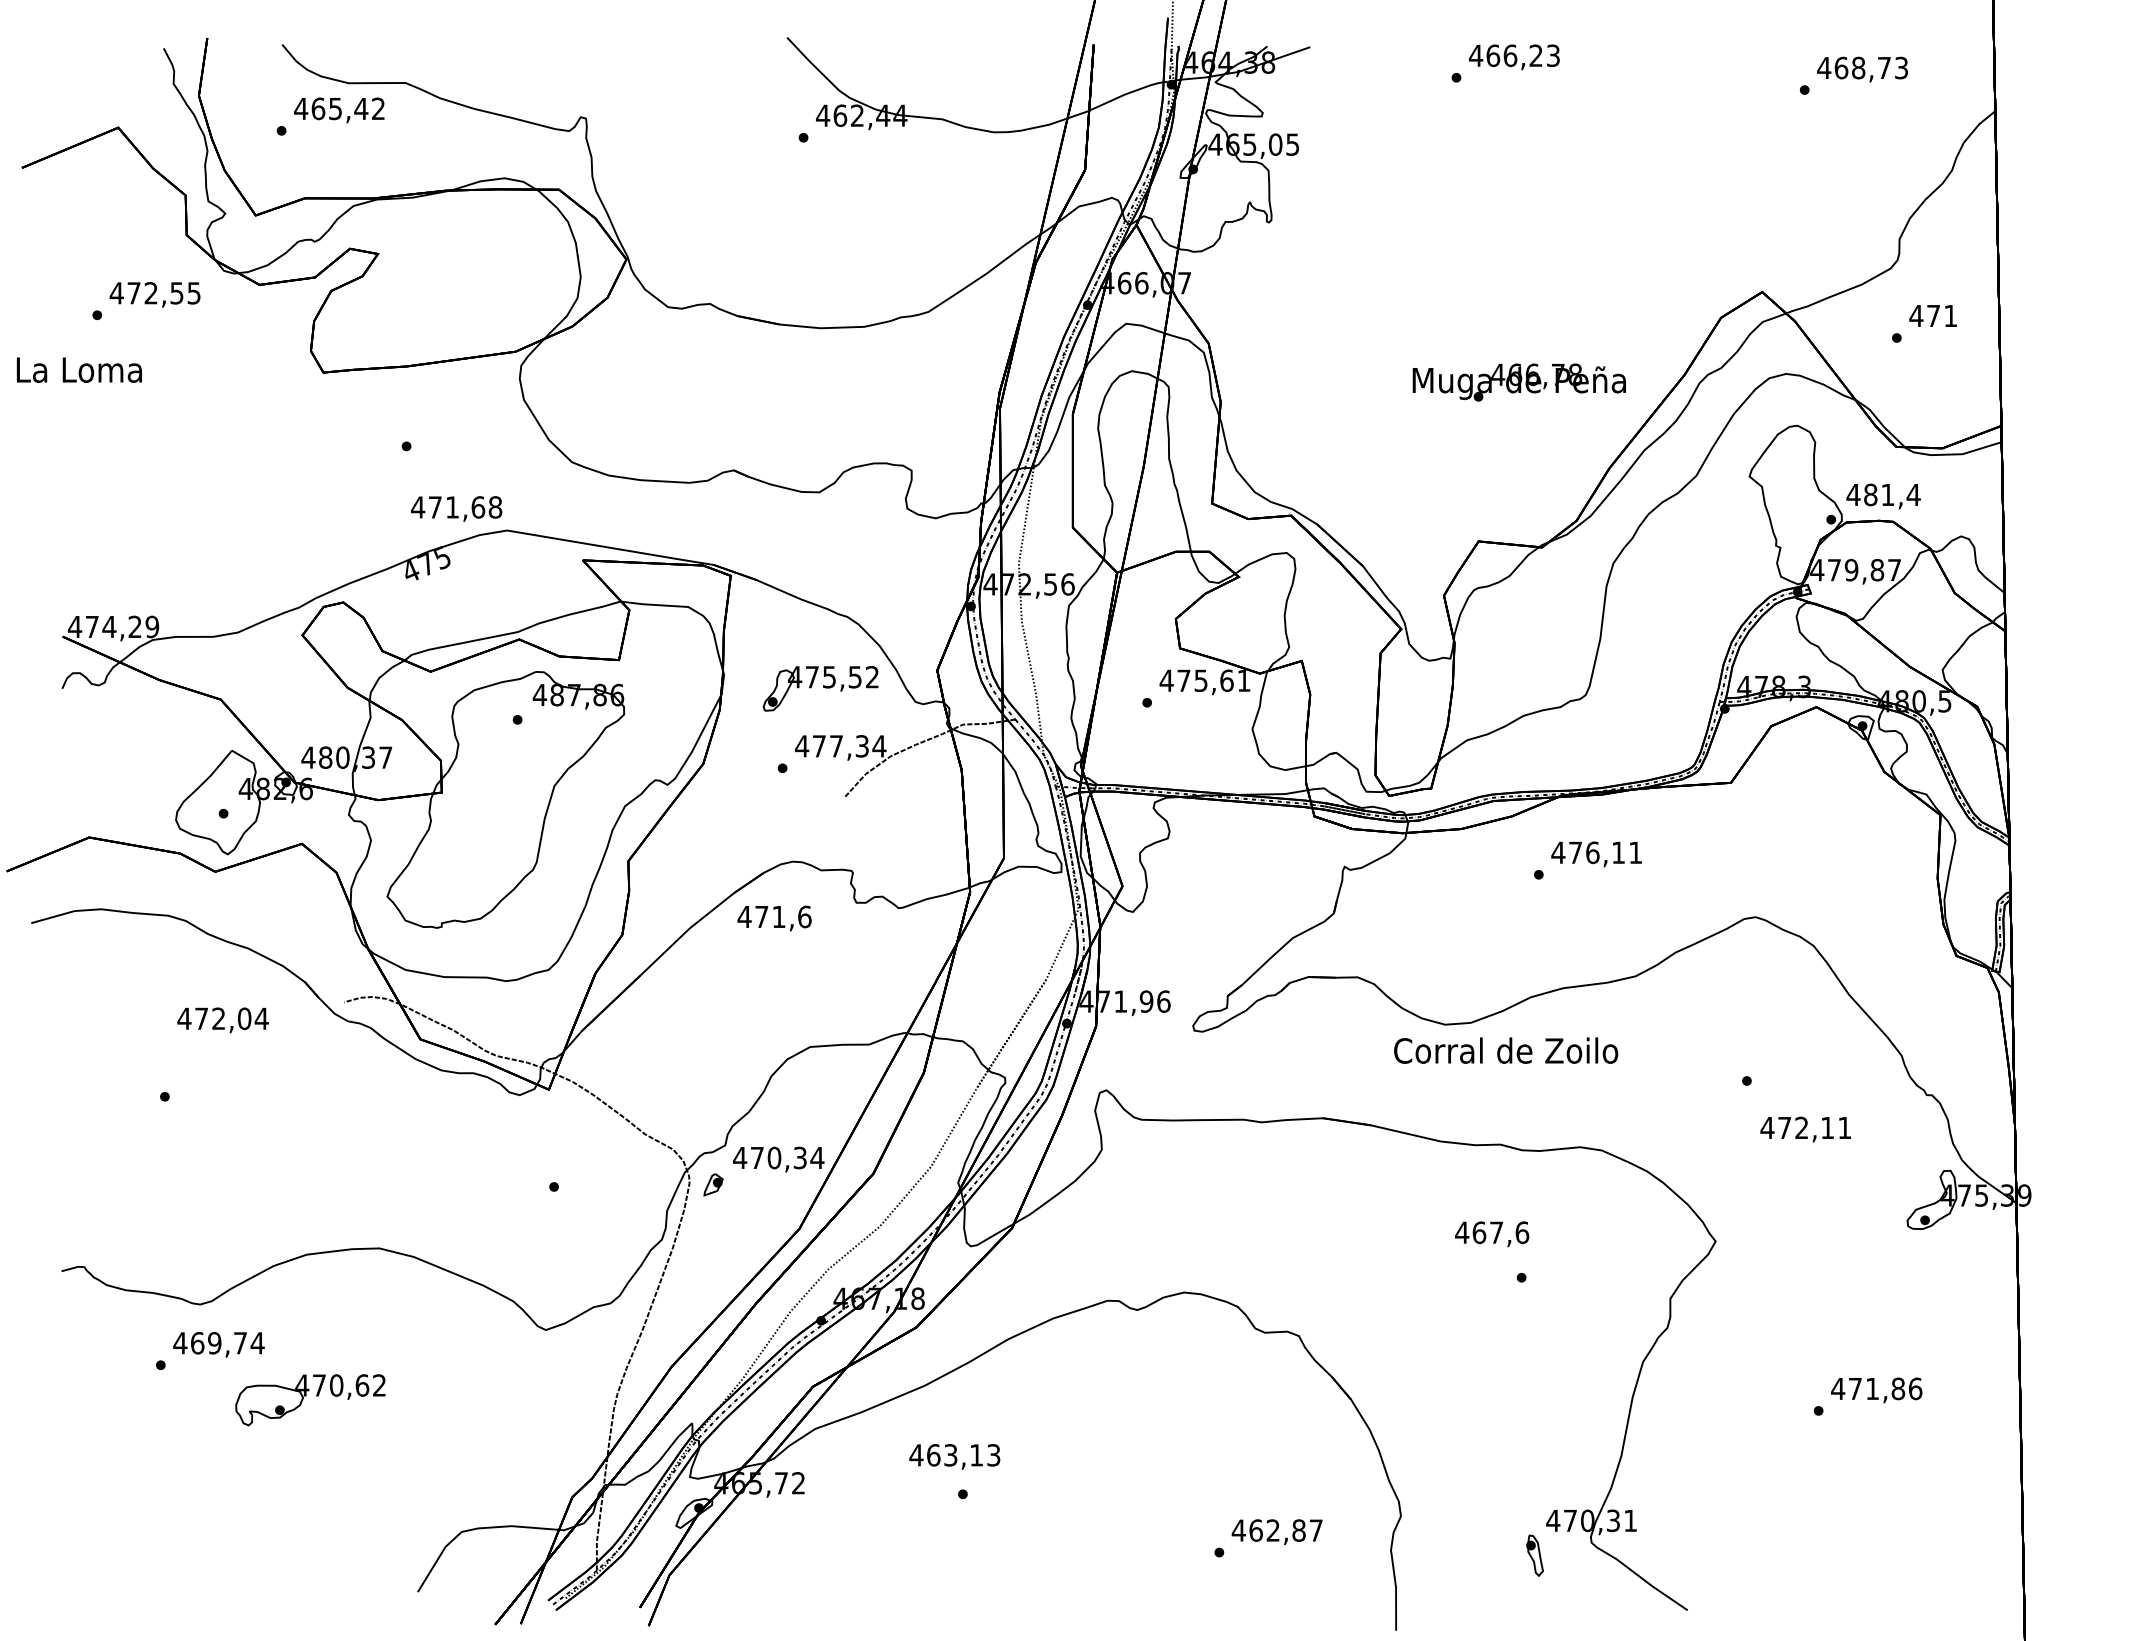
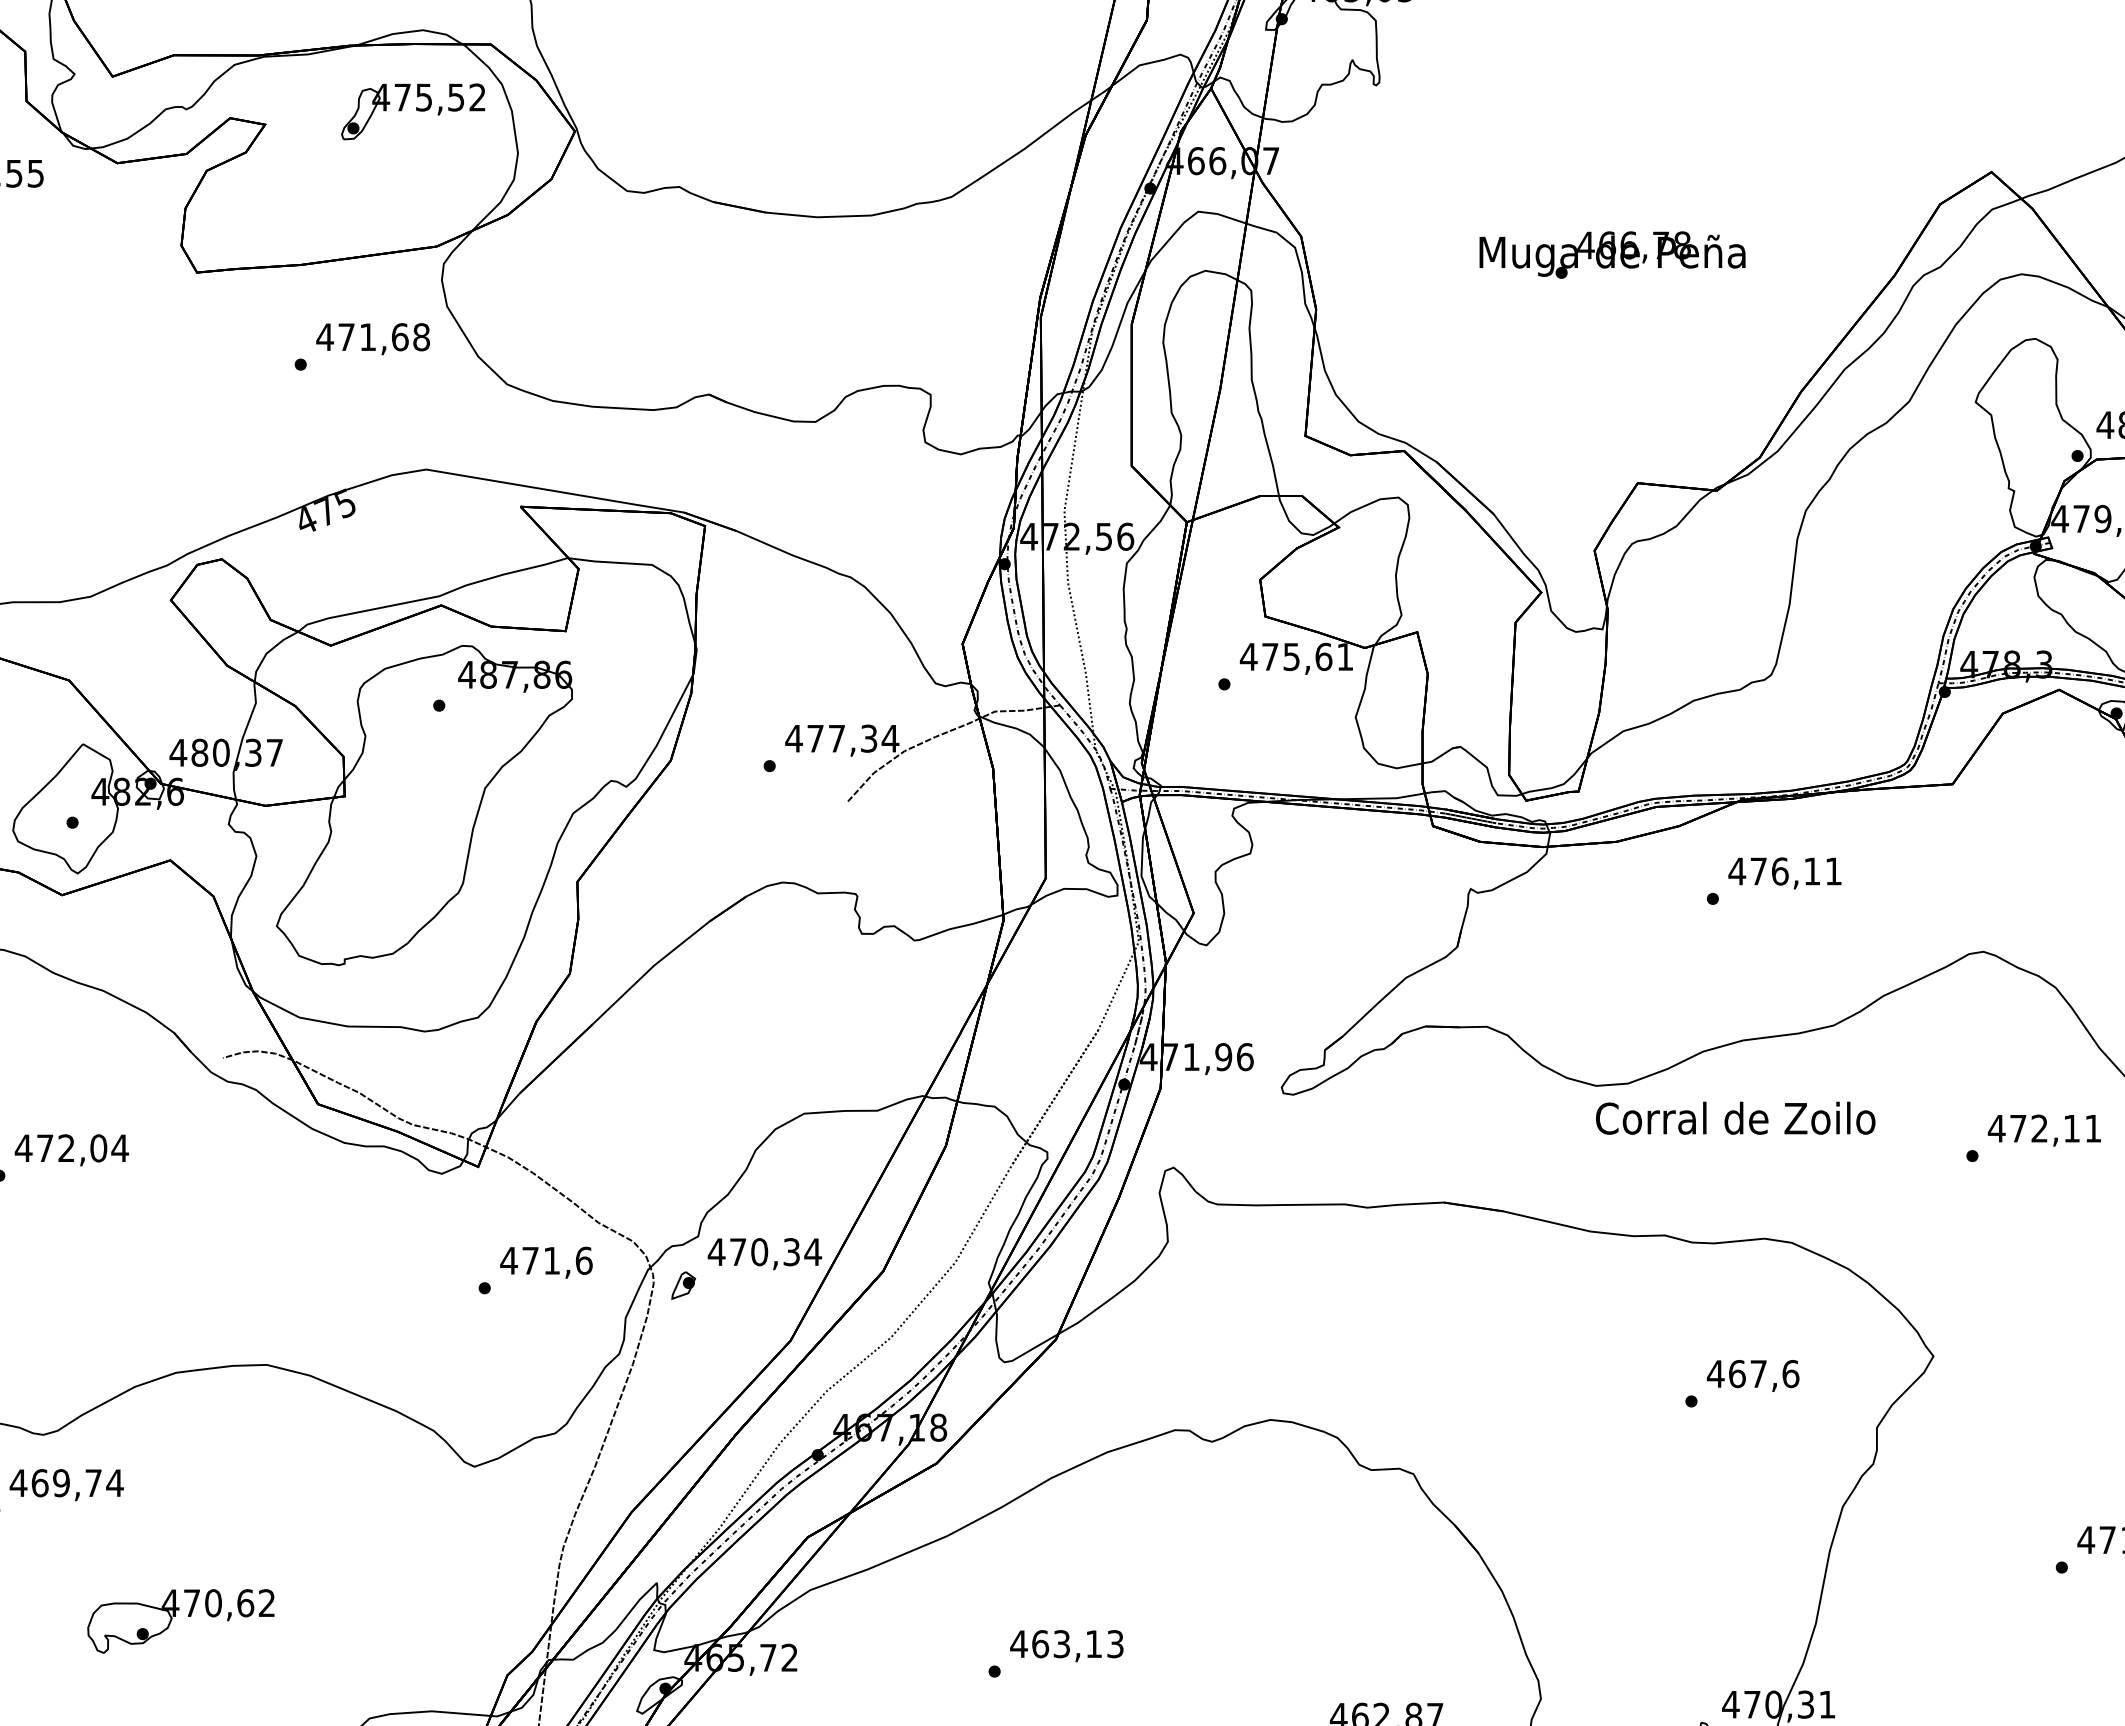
text: (1518, 382) -> (1611, 255), moved
text: (456, 508) -> (372, 338), moved
part: (820, 688) -> (412, 111), moved
text: (774, 918) -> (546, 1262), moved
text: (222, 1020) -> (71, 1150), moved
text: (1506, 1050) -> (1736, 1118), moved
text: (1805, 1129) -> (2044, 1130), moved
text: (1492, 1234) -> (1753, 1376), moved
part: (310, 1400) -> (180, 1621), moved
text: (954, 1456) -> (1066, 1645), moved

